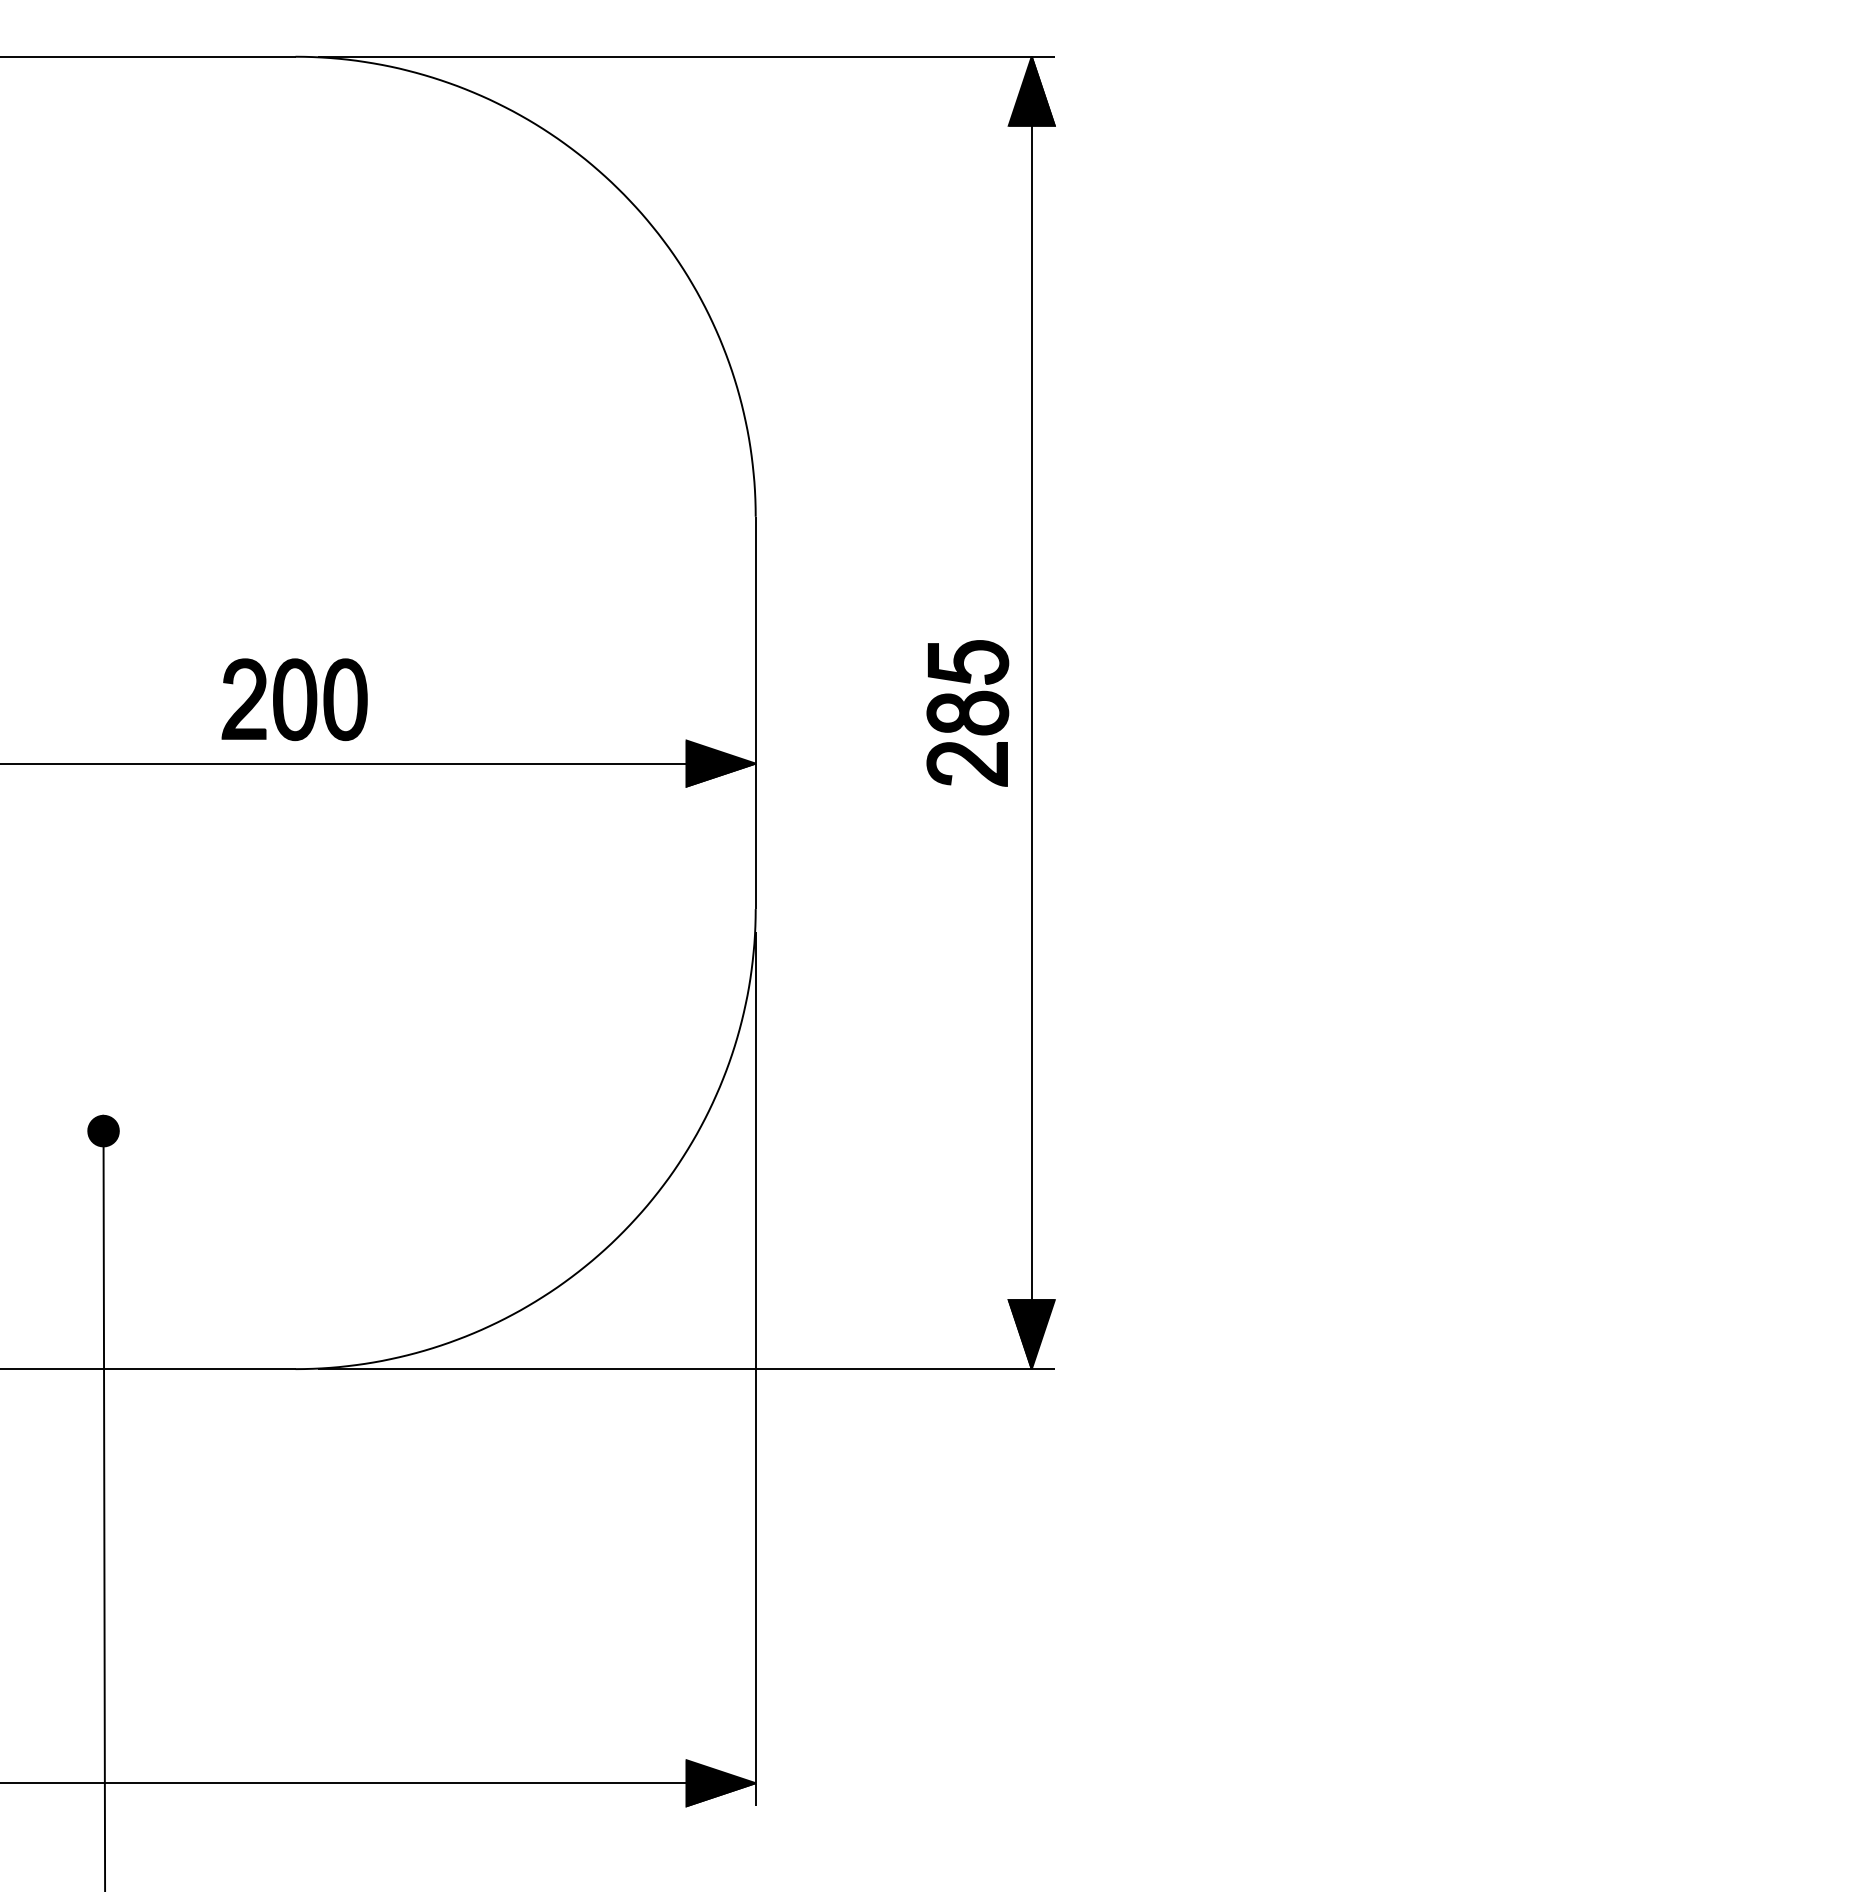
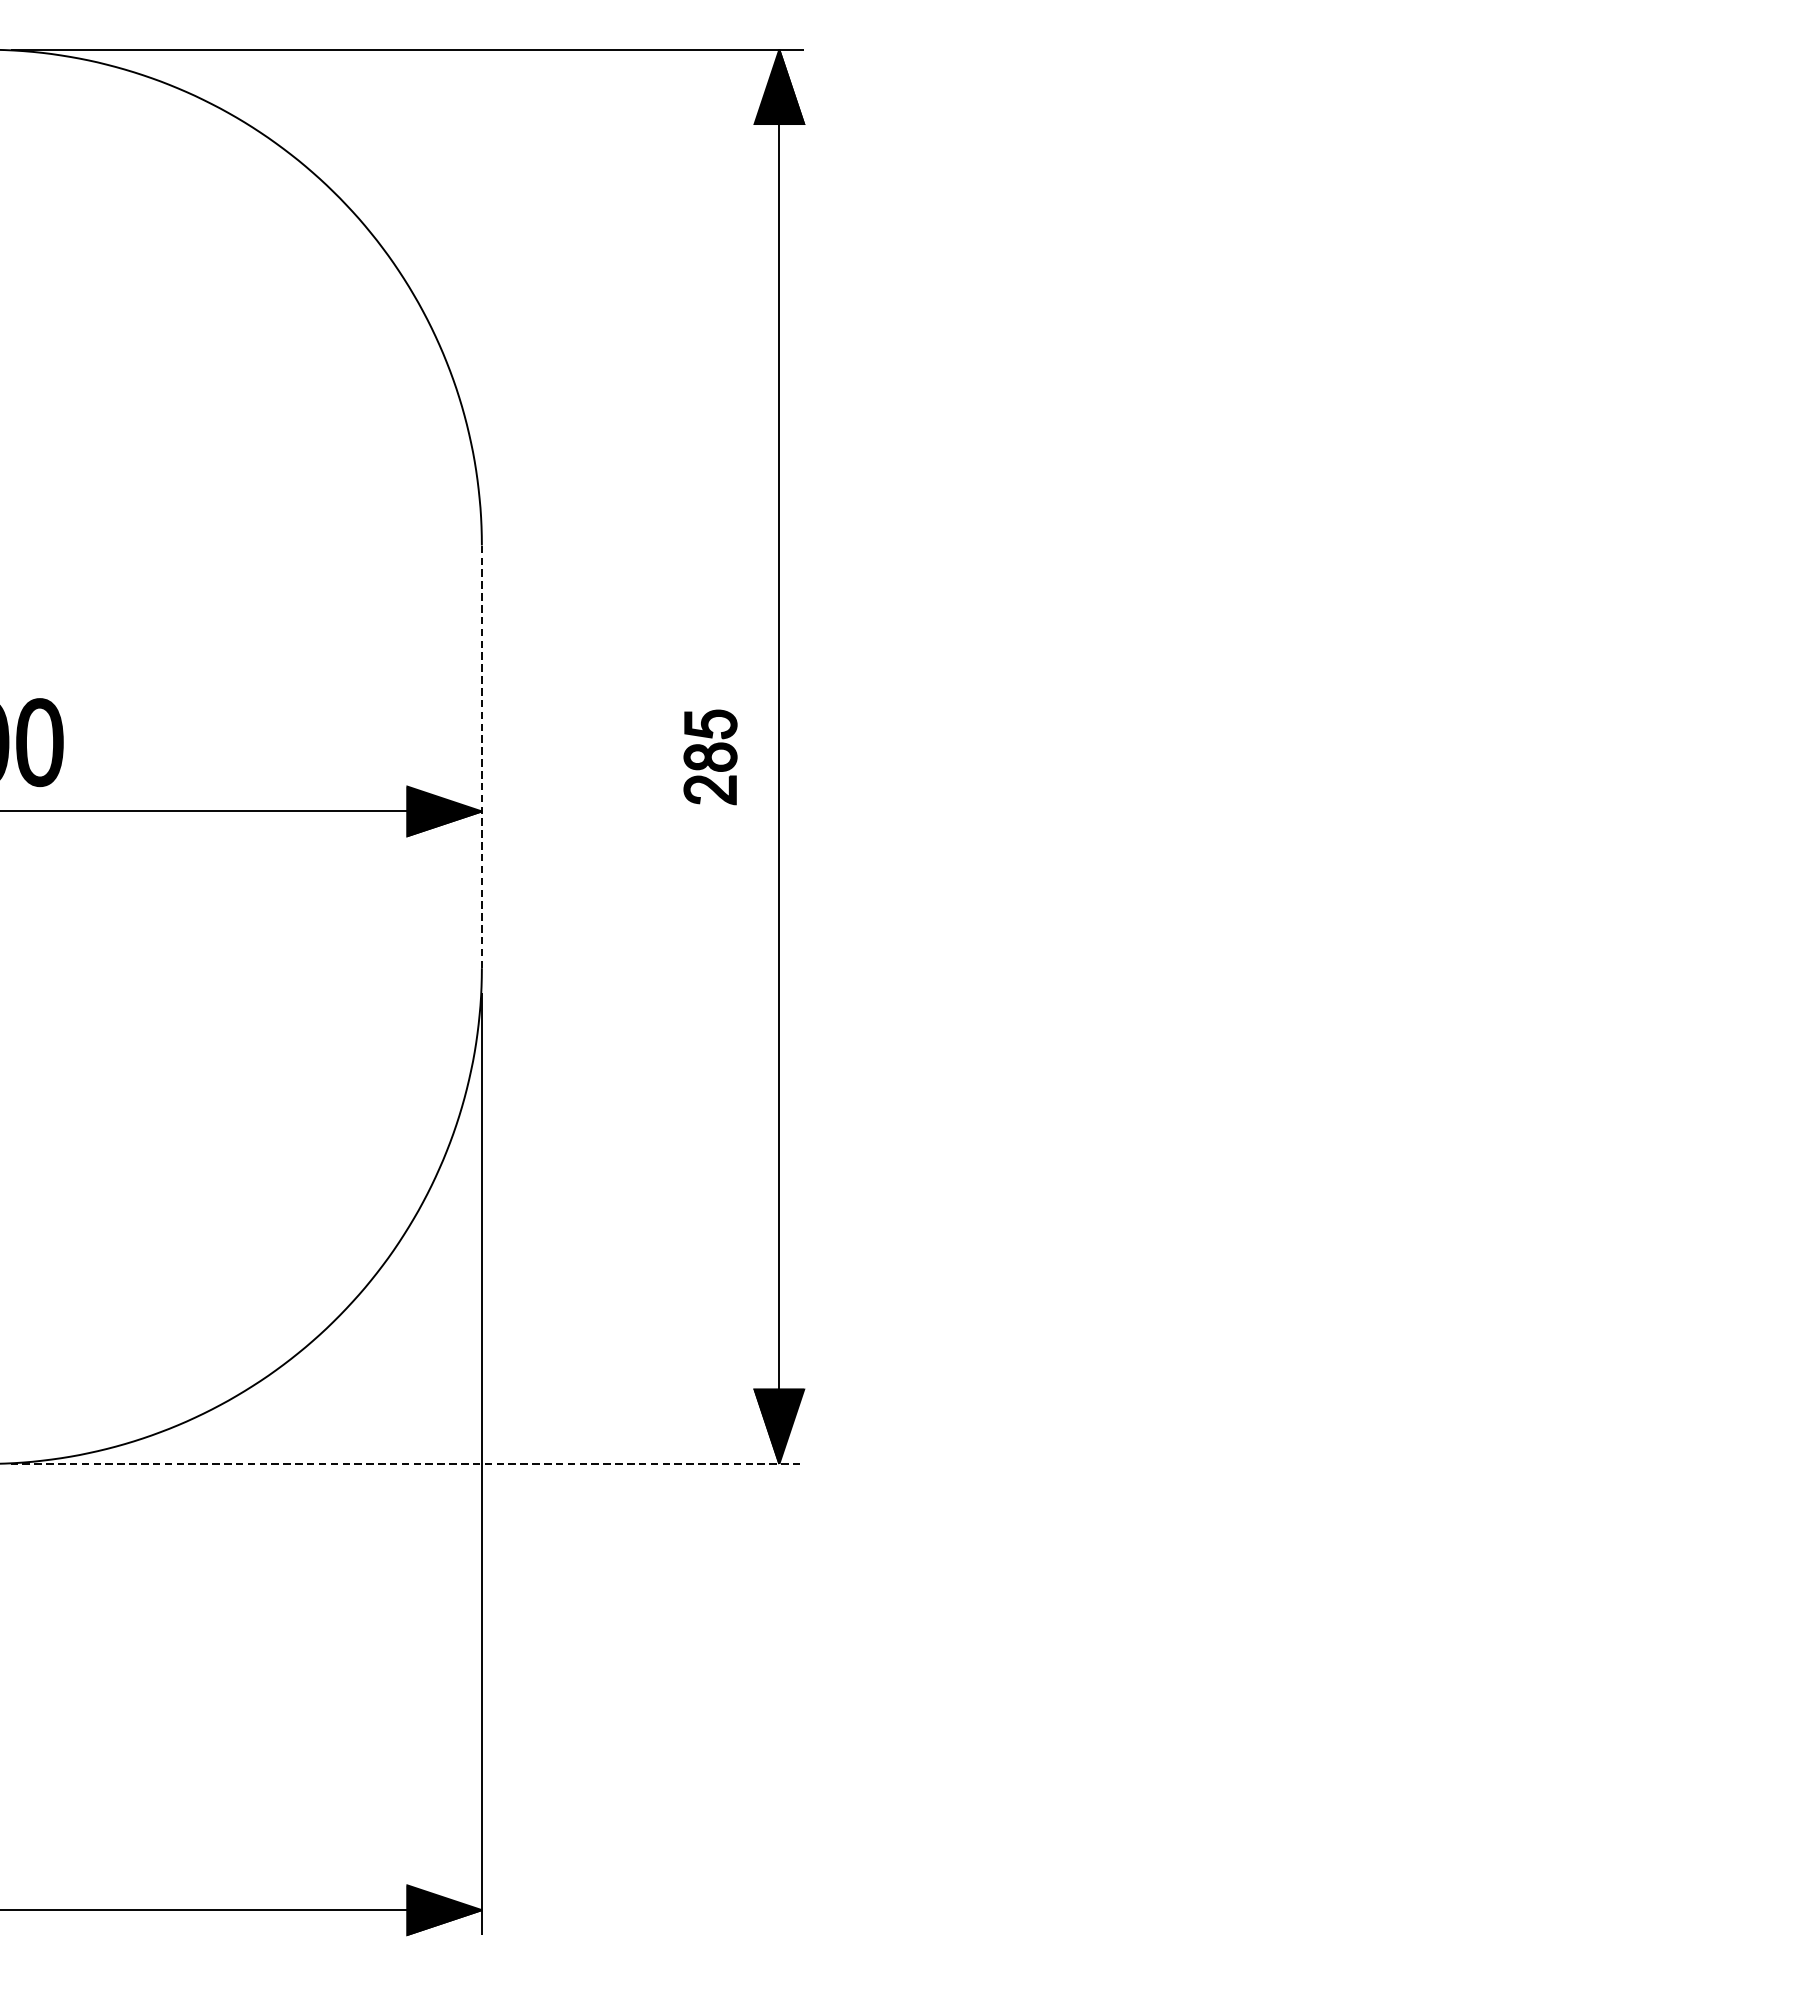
line: (755, 712) -> (481, 756), solid -> dashed
part: (967, 713) -> (710, 757), size x0.6
line: (686, 1369) -> (407, 1464), solid -> dashed

